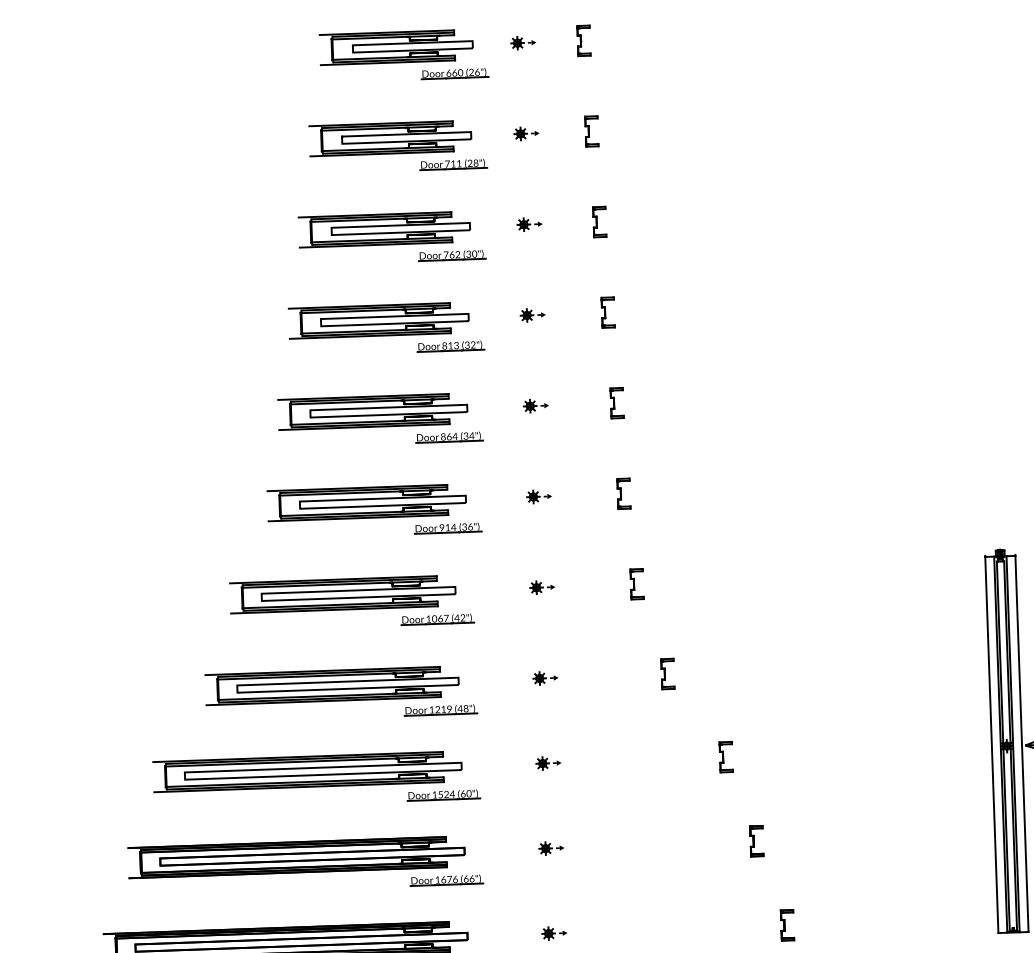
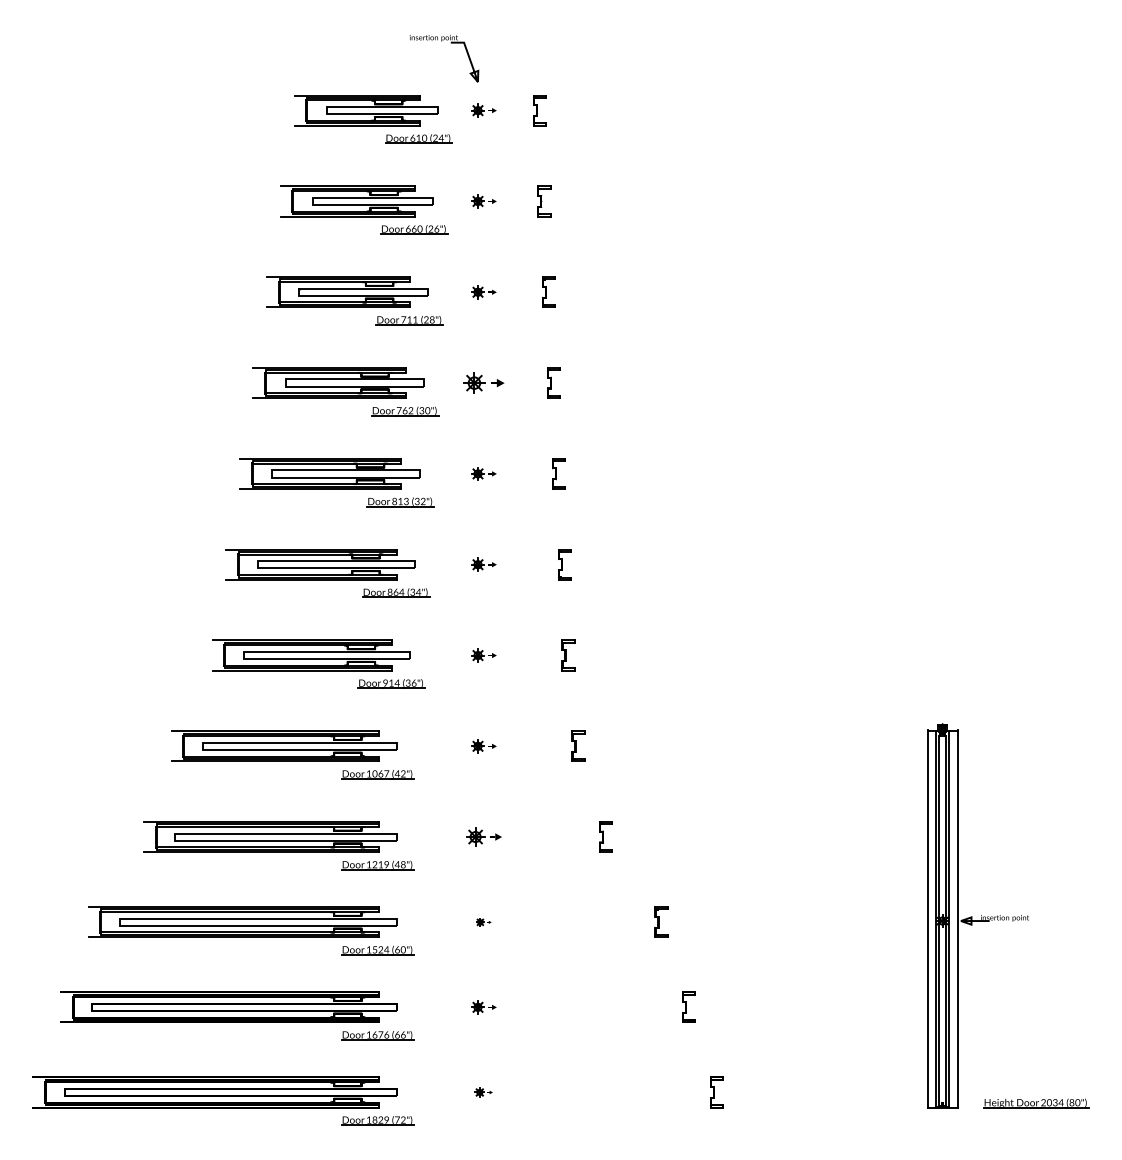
part: (529, 223) -> (483, 382), size x1.6
part: (545, 678) -> (483, 837), size x1.4
part: (548, 763) -> (483, 922), size x0.6
part: (554, 933) -> (483, 1092), size x0.7

